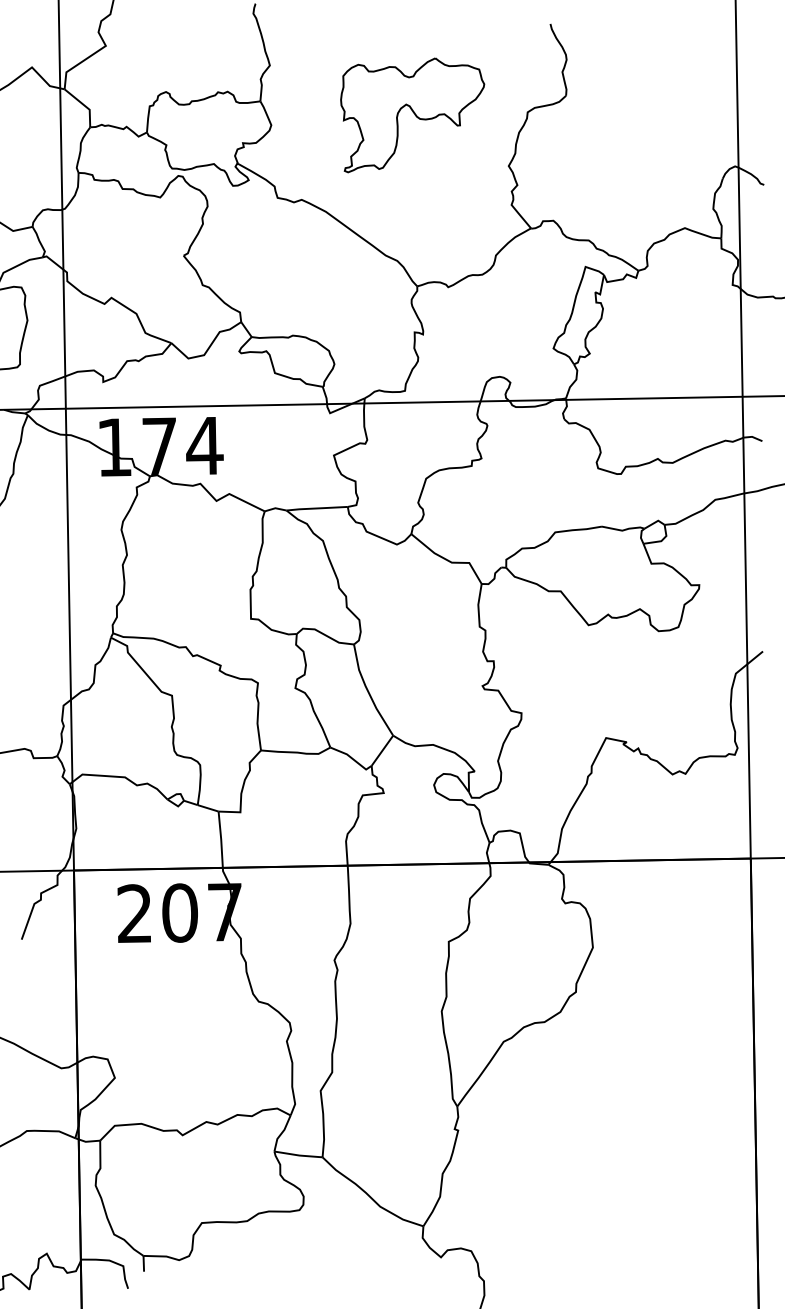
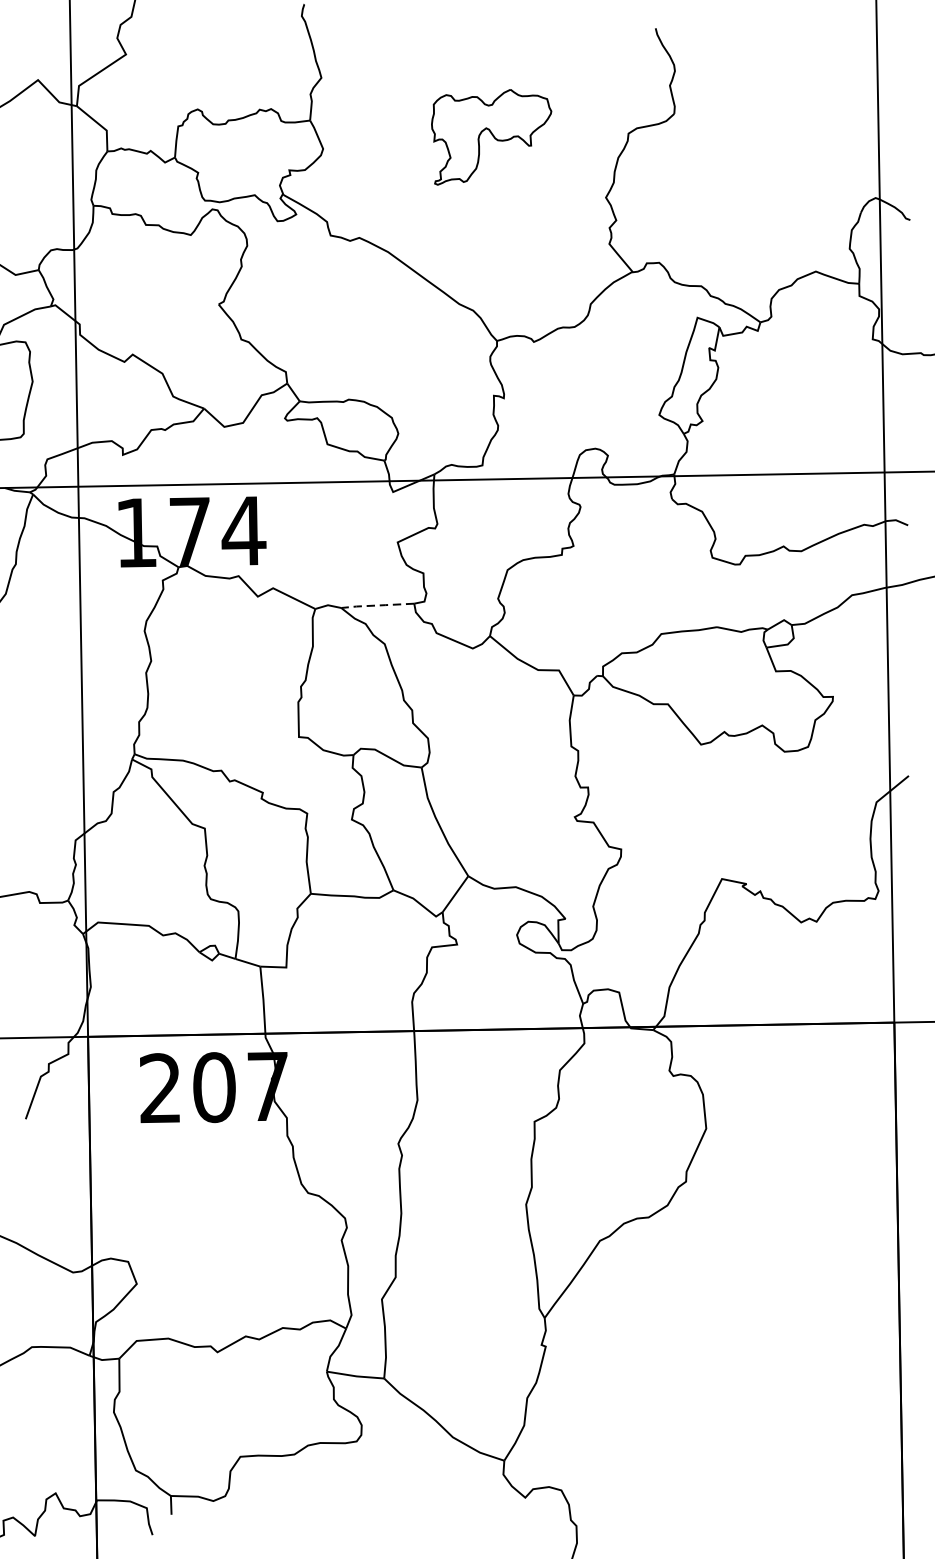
part: (412, 115) -> (491, 137), size x0.7
line: (316, 508) -> (376, 605), solid -> dashed

